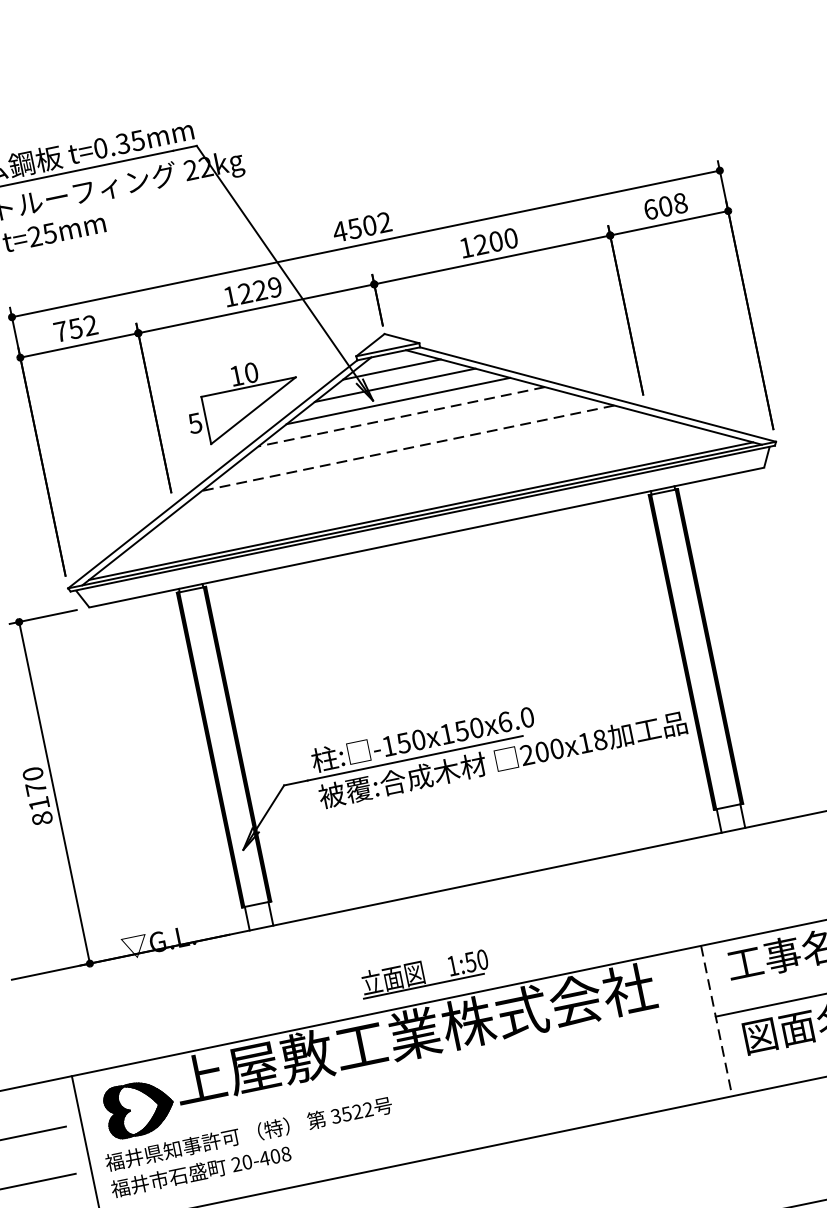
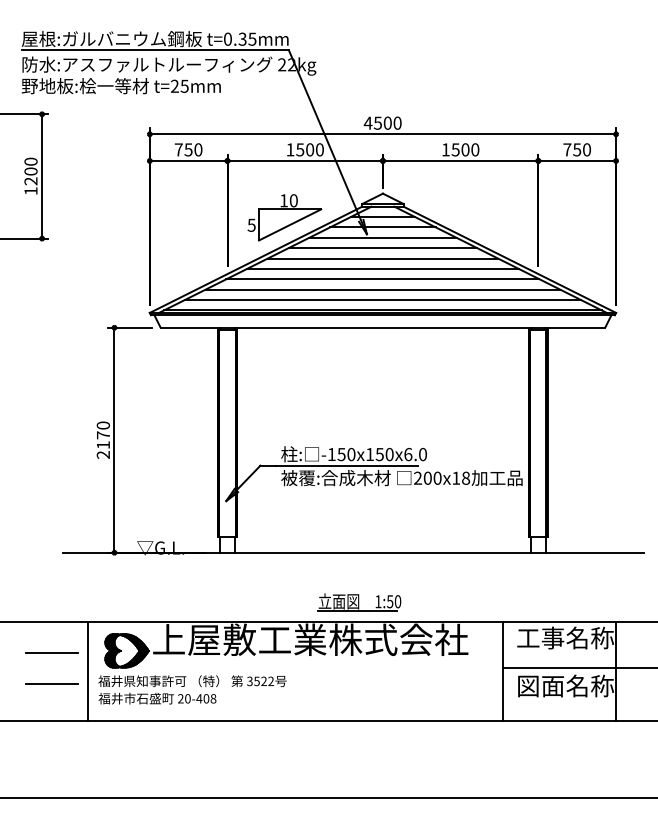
text: (666, 205) -> (577, 149), 608 -> 750
text: (384, 221) -> (397, 122), 4502 -> 4500
text: (480, 244) -> (455, 149), 1200 -> 1500
text: (259, 290) -> (309, 149), 1229 -> 1500
text: (90, 324) -> (198, 149), 752 -> 750
line: (401, 417) -> (382, 248), dashed -> solid
line: (404, 432) -> (382, 258), added
line: (407, 447) -> (382, 268), dashed -> solid
line: (410, 464) -> (382, 279), added
line: (414, 479) -> (382, 289), added
line: (417, 494) -> (382, 299), added
text: (40, 818) -> (102, 454), 8170 -> 2170
part: (424, 973) -> (359, 602), moved
line: (716, 1021) -> (502, 671), dashed -> solid

